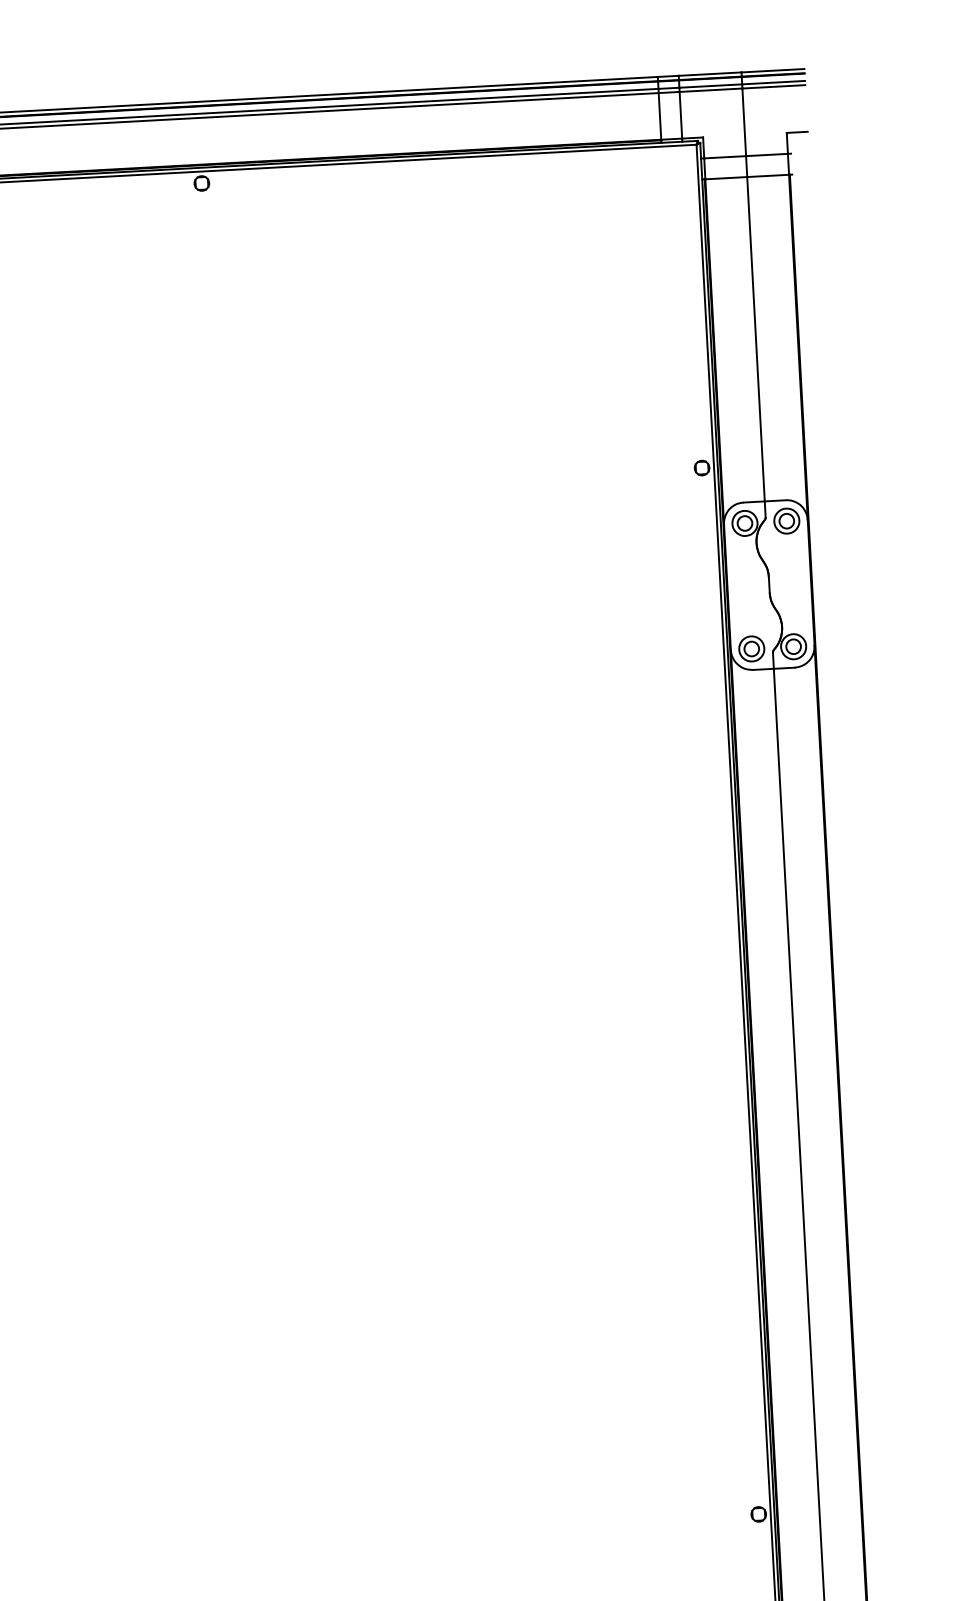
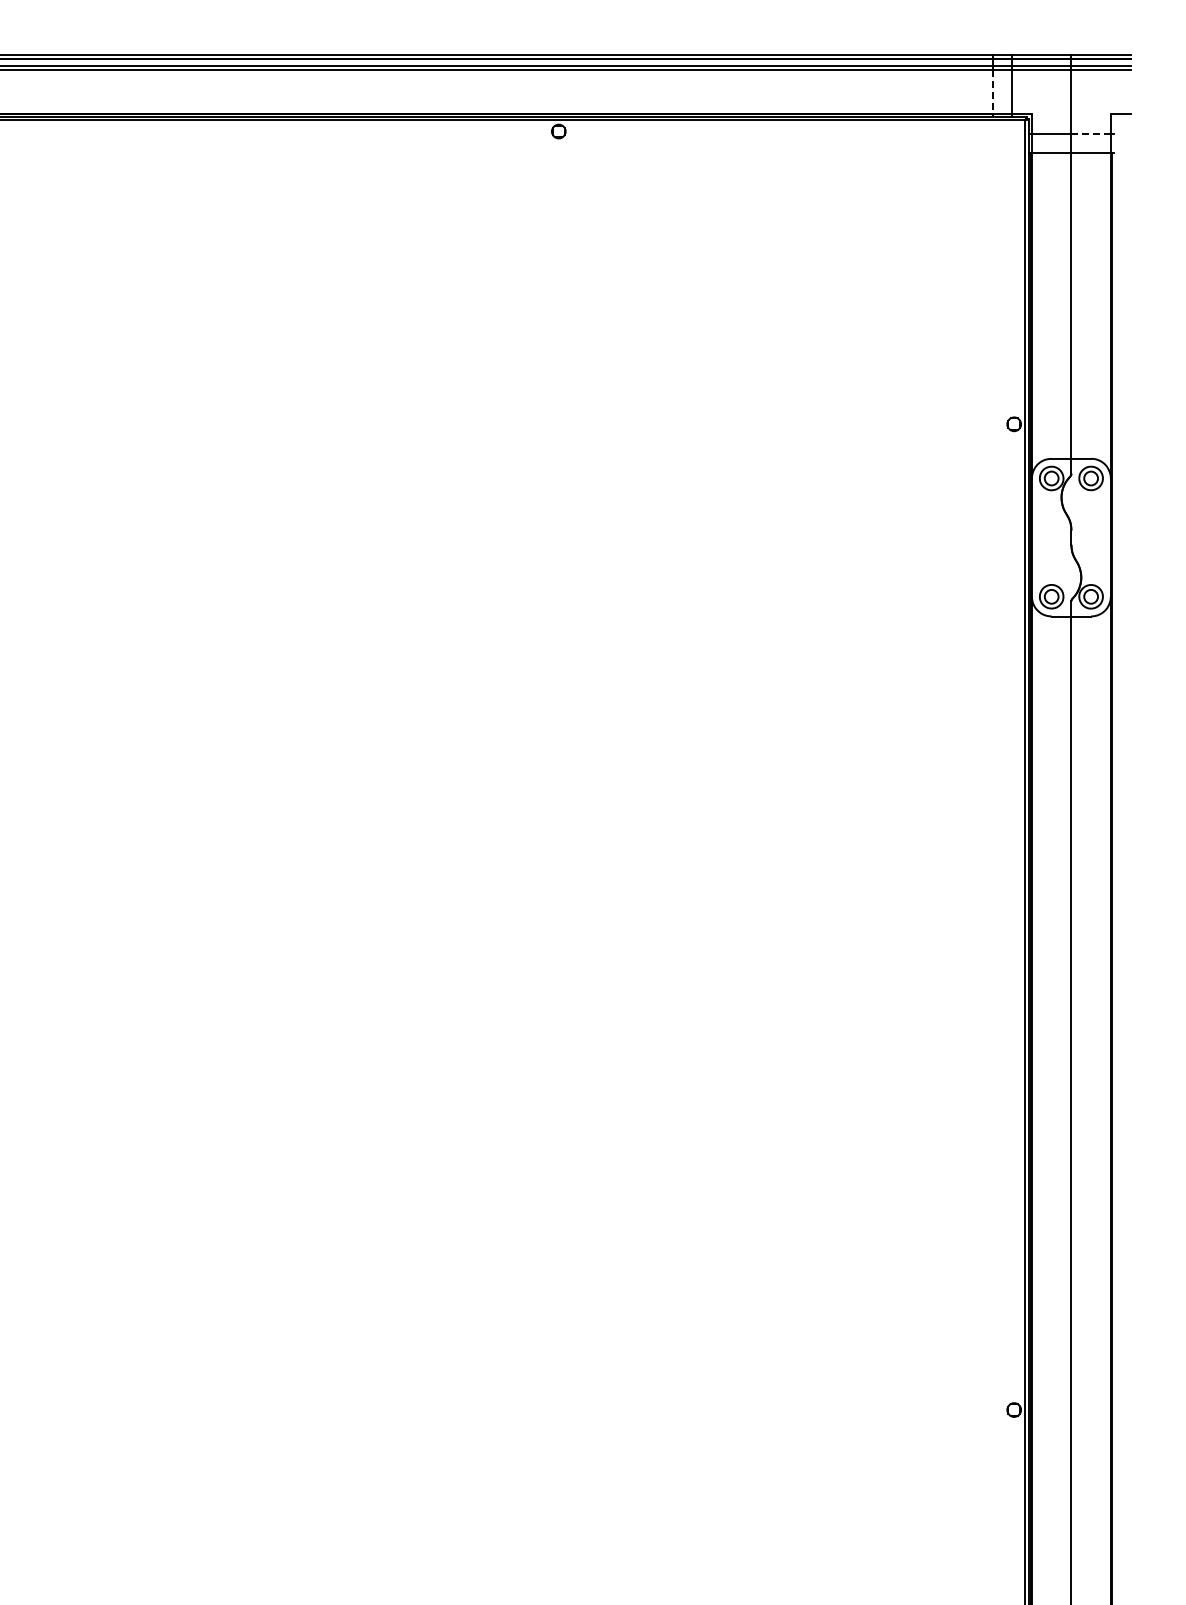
line: (659, 116) -> (992, 91), solid -> dashed
line: (767, 154) -> (1091, 133), solid -> dashed

